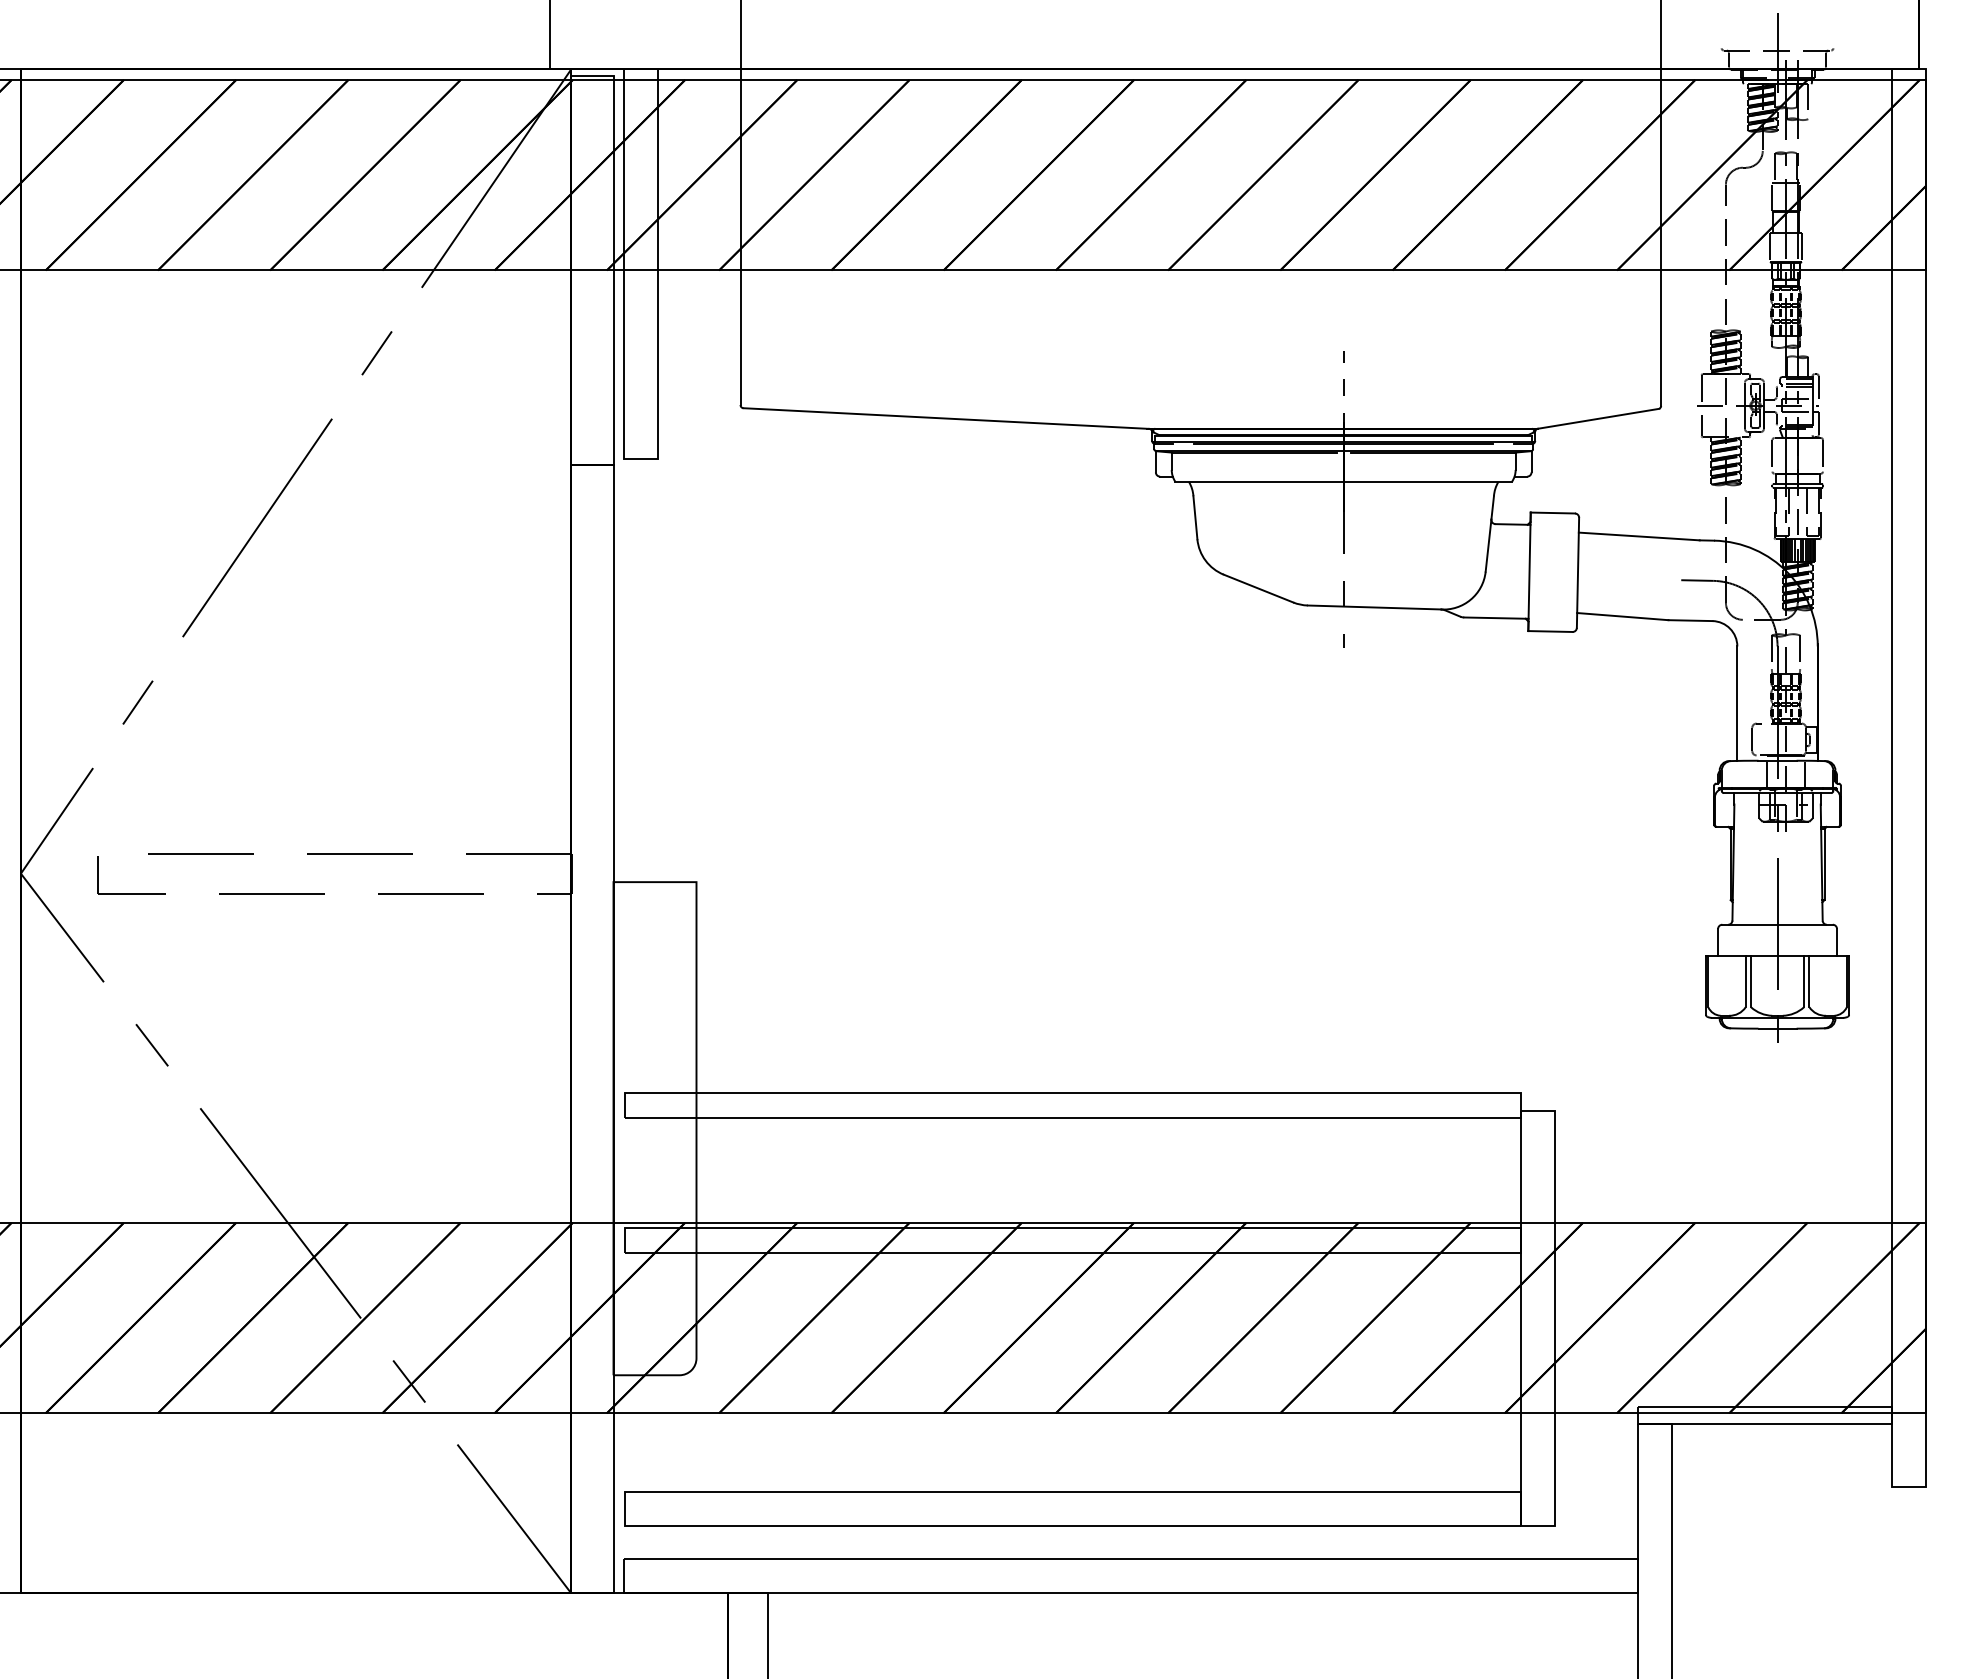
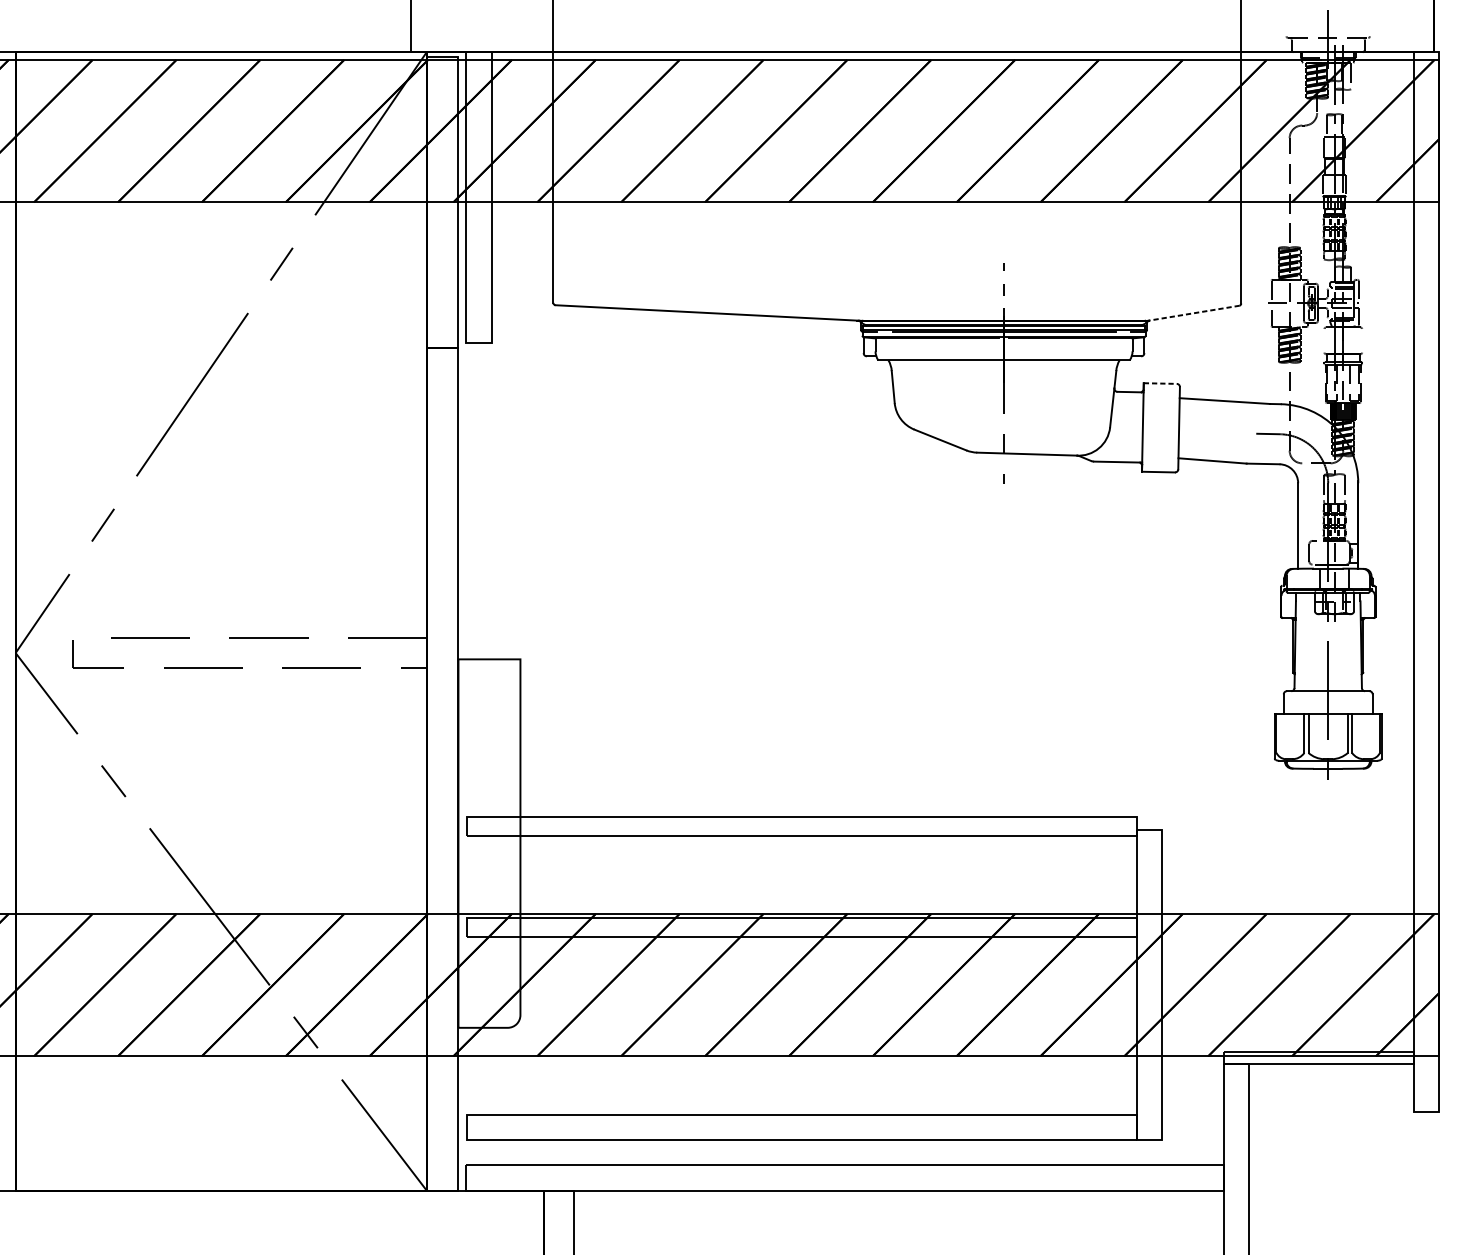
line: (1598, 418) -> (1194, 312), solid -> dashed
line: (1772, 455) -> (1324, 340), removed
line: (1823, 455) -> (1362, 340), removed
line: (1553, 513) -> (1160, 383), solid -> dashed

